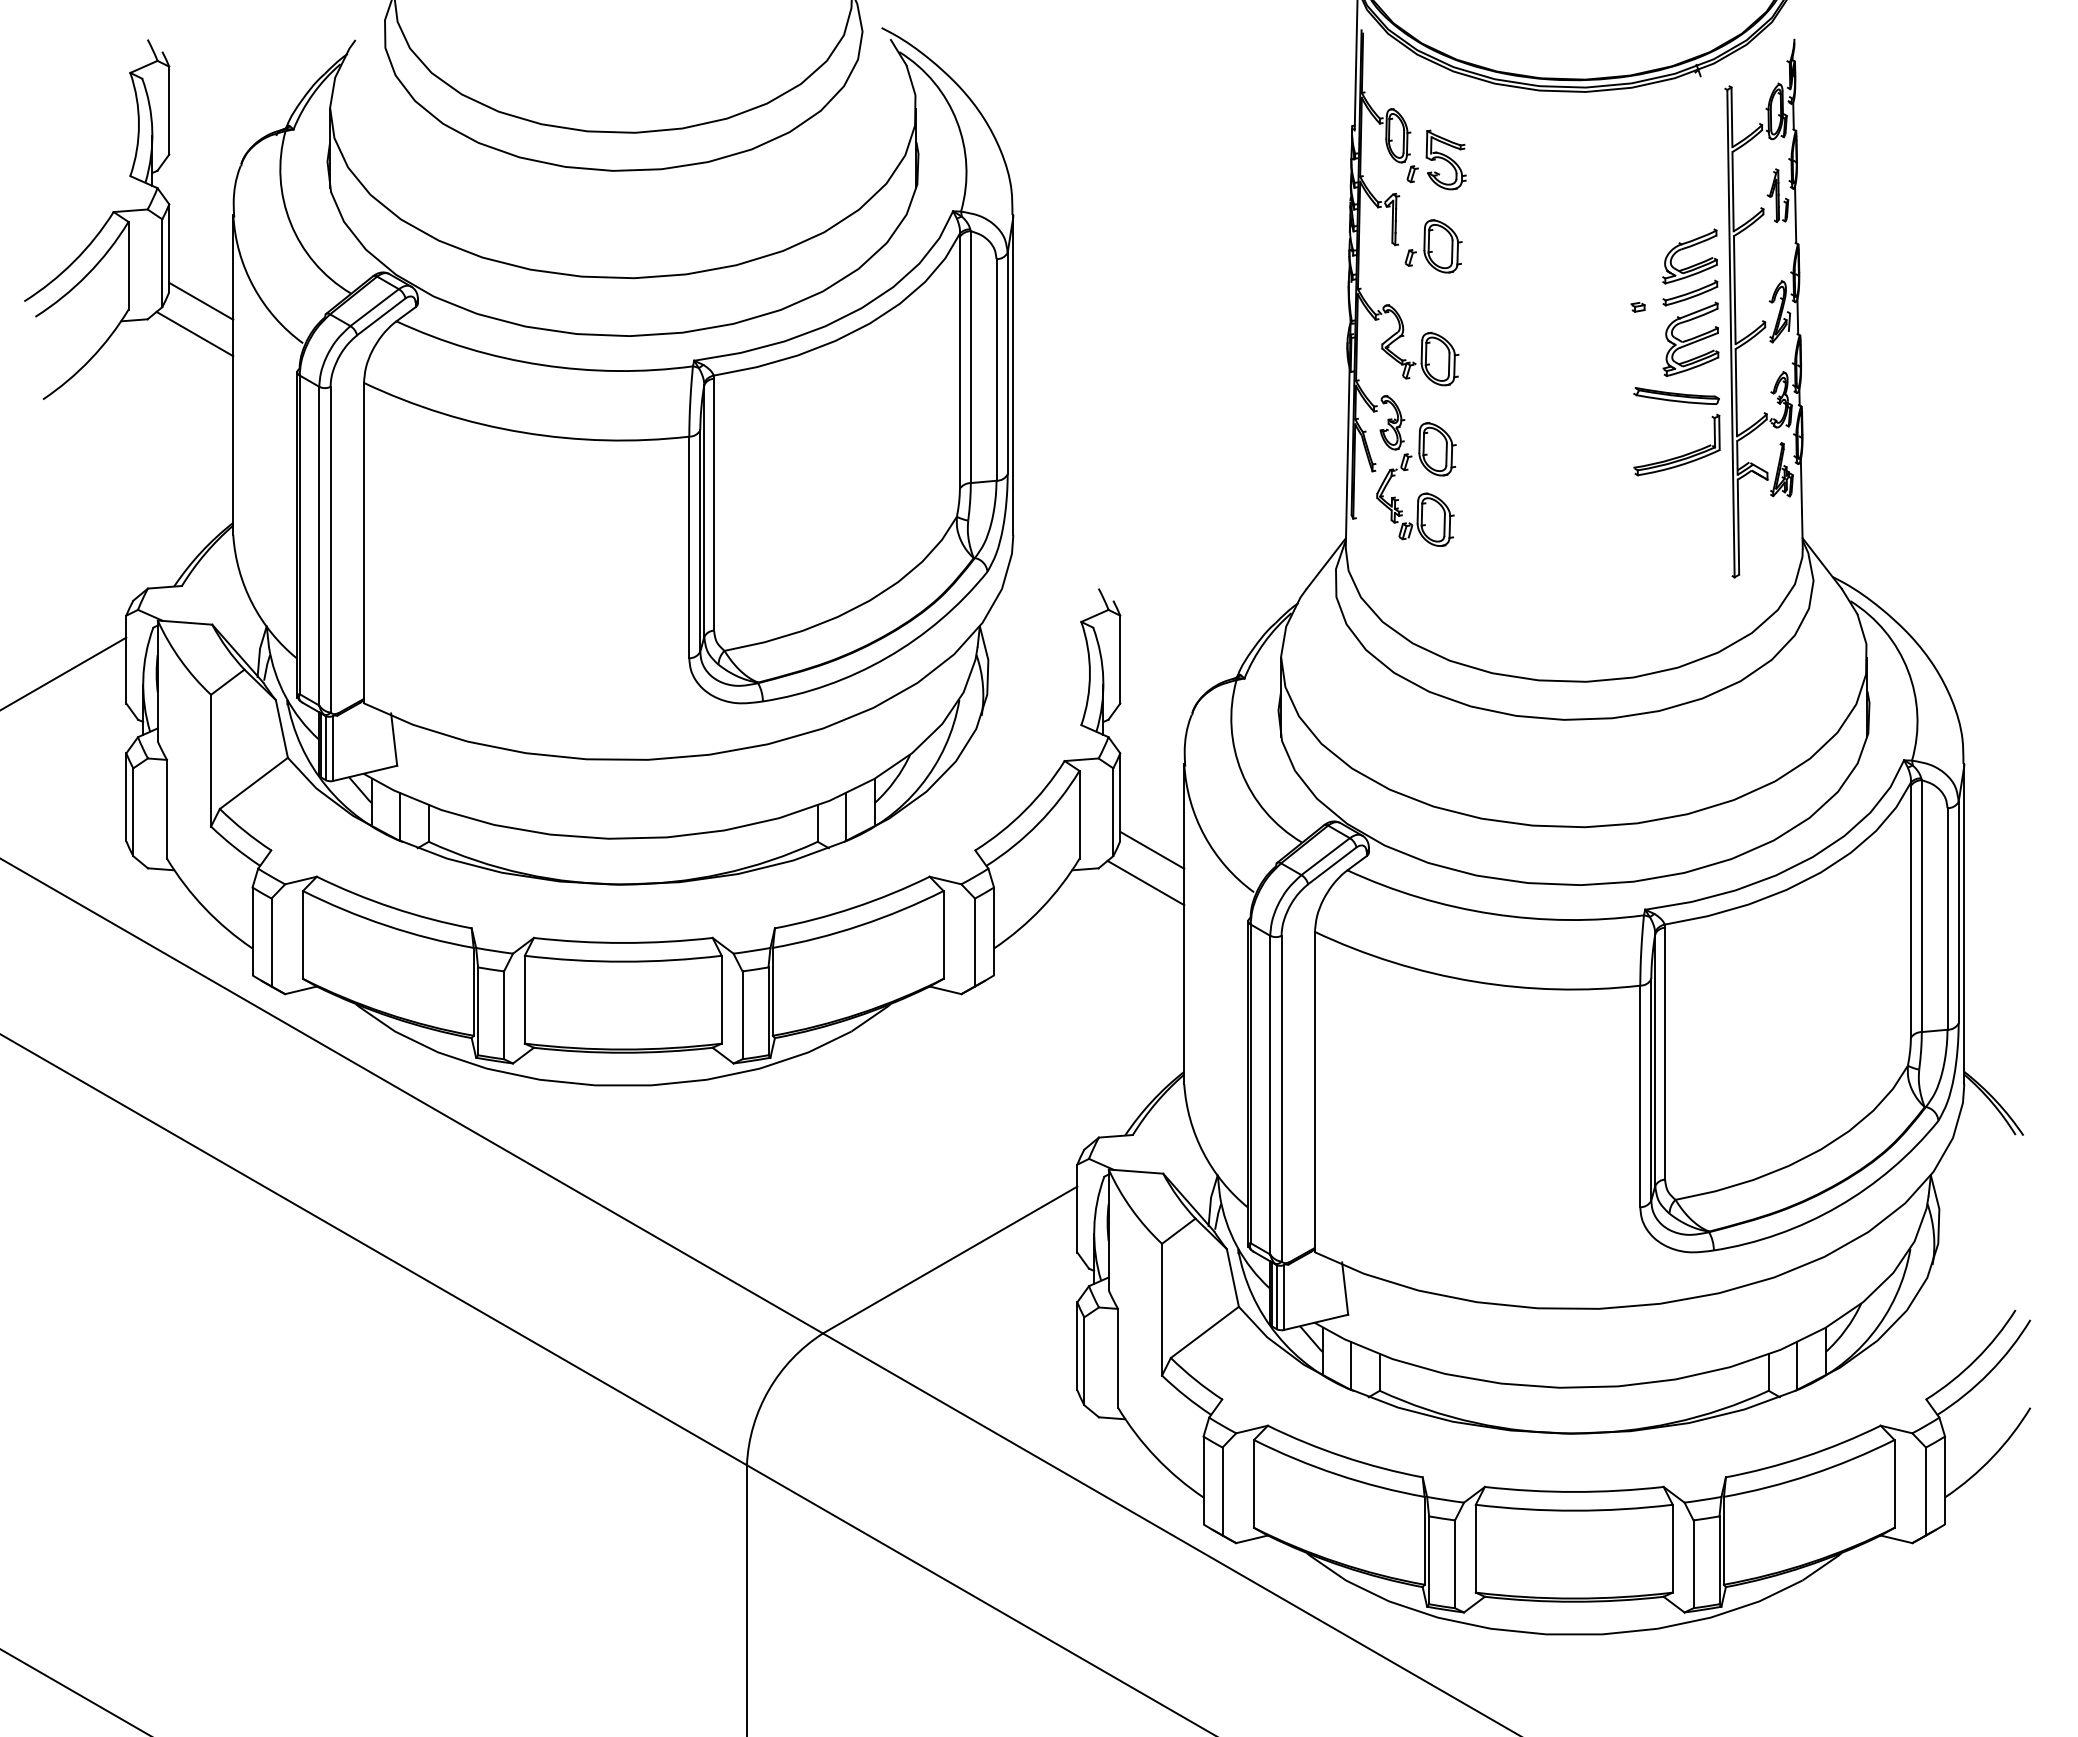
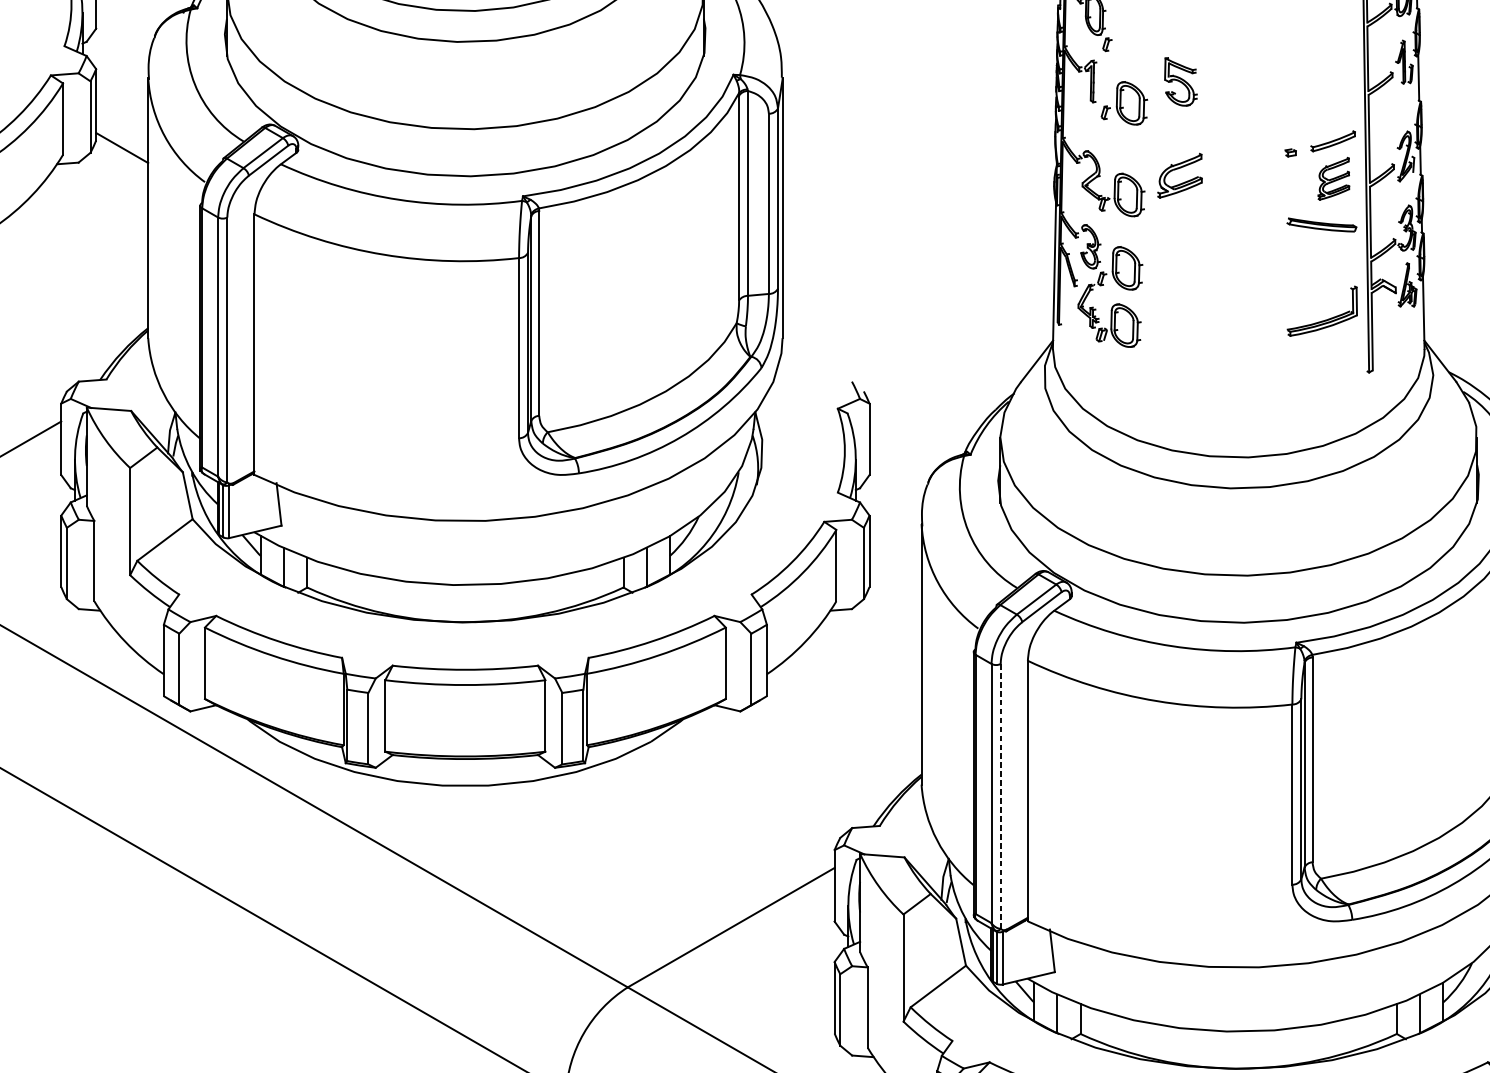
part: (1445, 159) -> (1180, 81), moved
part: (1687, 248) -> (1177, 169), moved
line: (194, 333) -> (116, 174), removed
part: (1690, 338) -> (1333, 178), size x0.7
part: (1680, 455) -> (1325, 319), moved
line: (1152, 849) -> (895, 593), removed
line: (1145, 882) -> (890, 620), removed
line: (1281, 1098) -> (1000, 796), solid -> dashed

